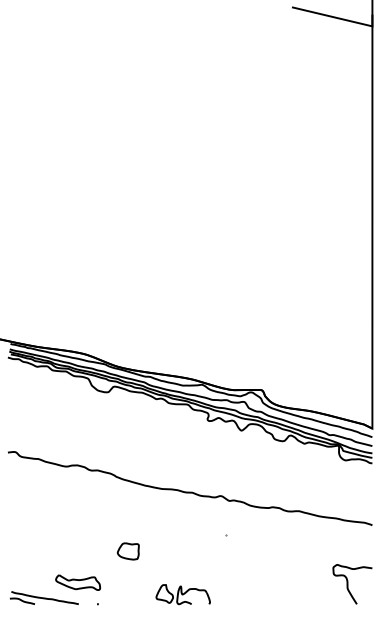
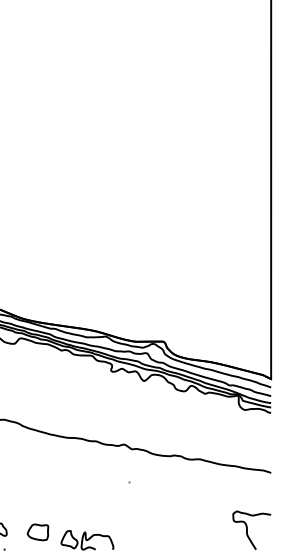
part: (127, 551) -> (37, 532), moved

